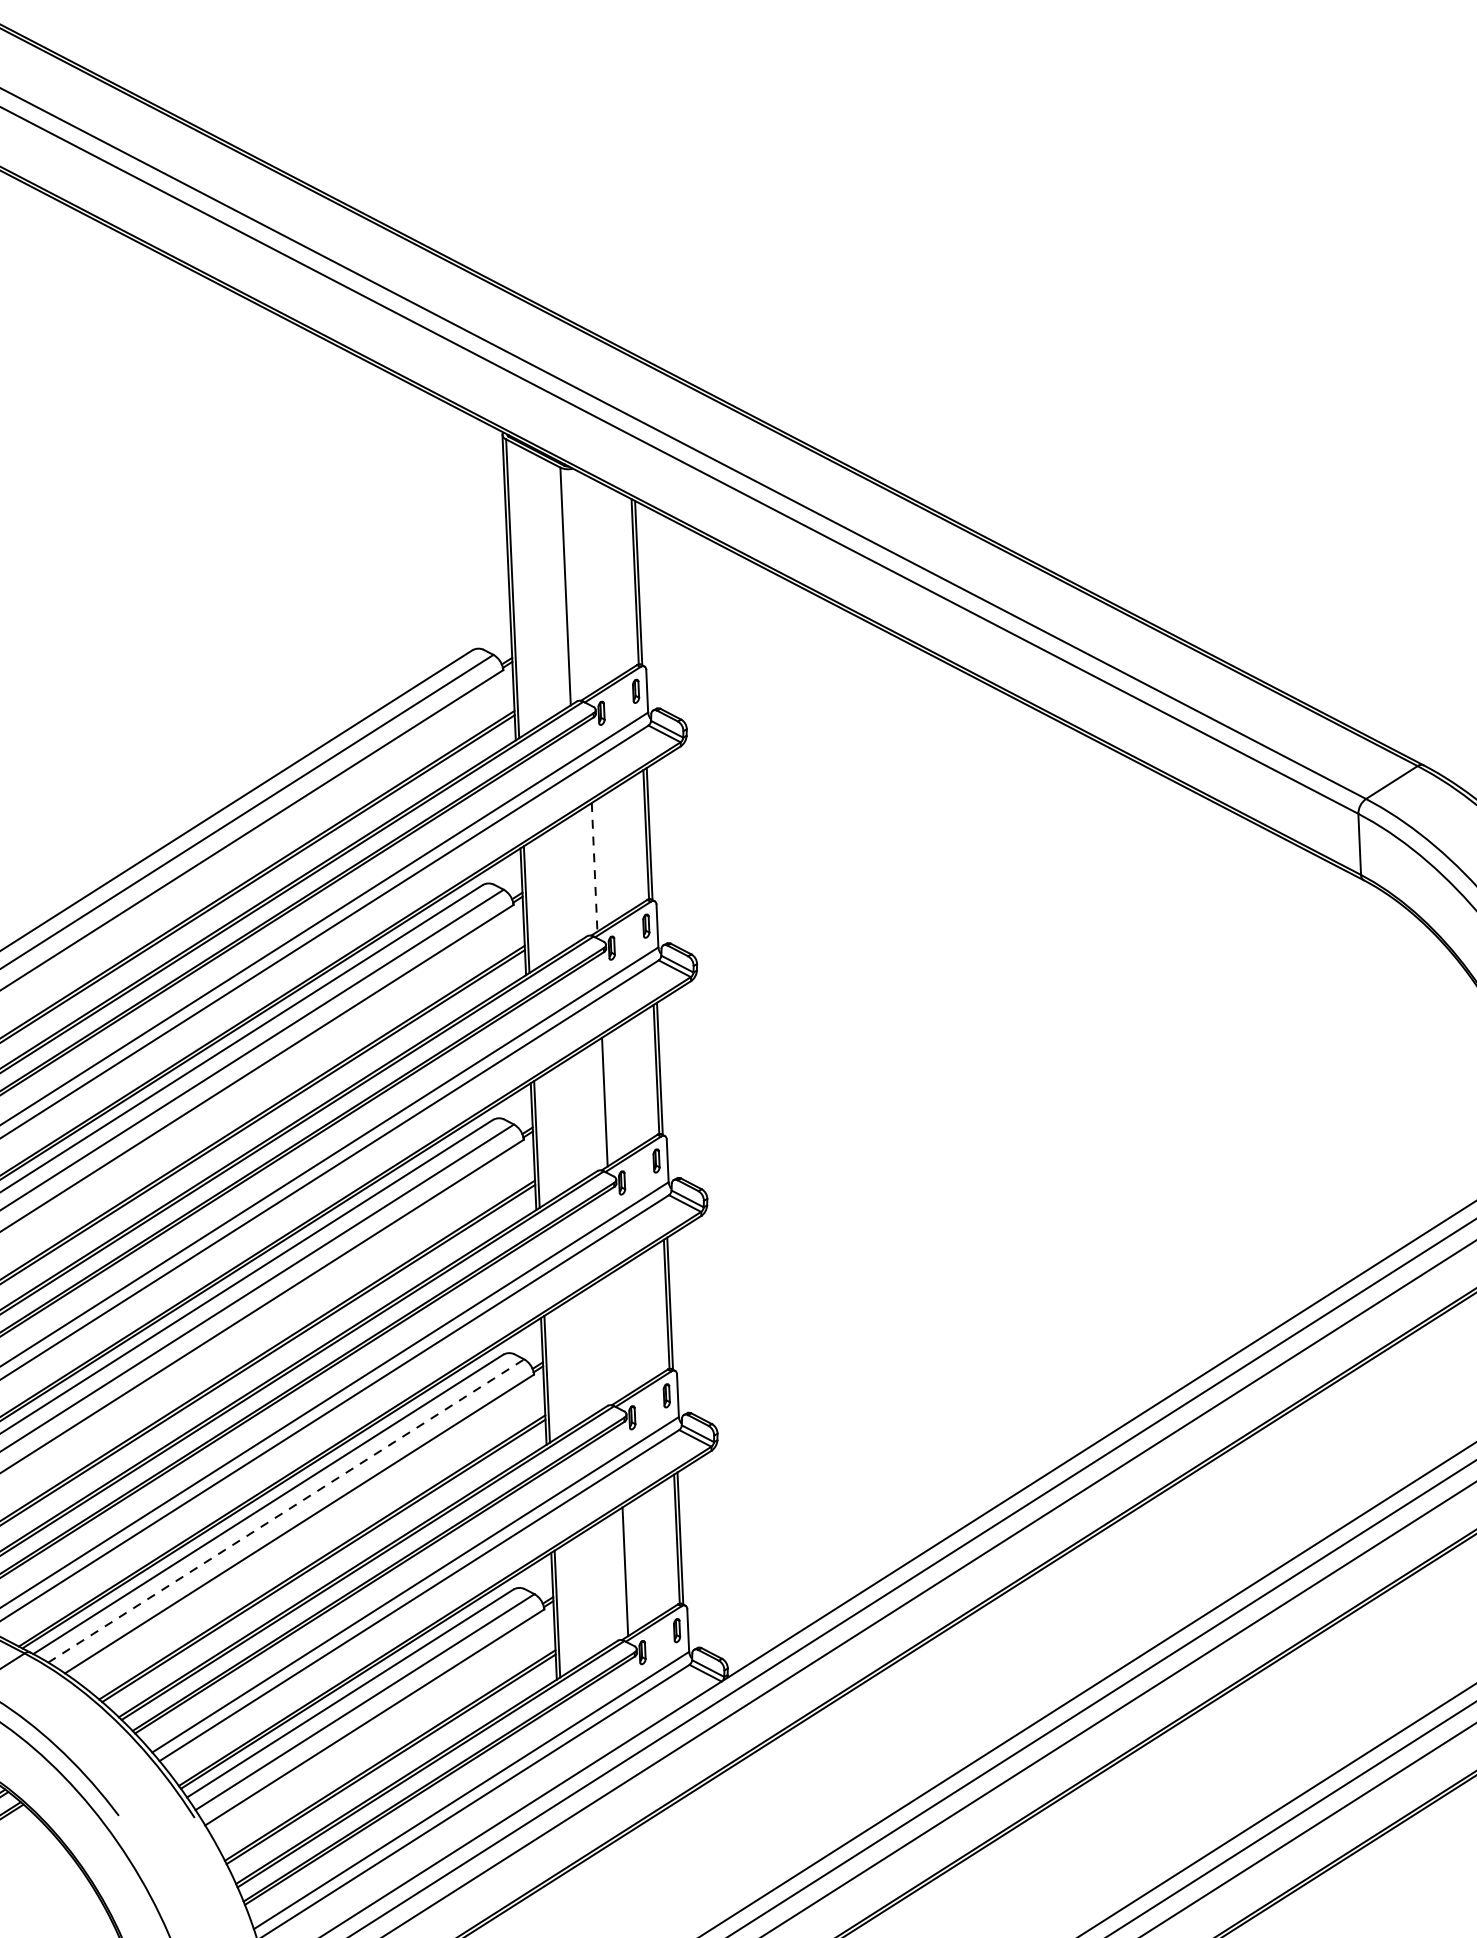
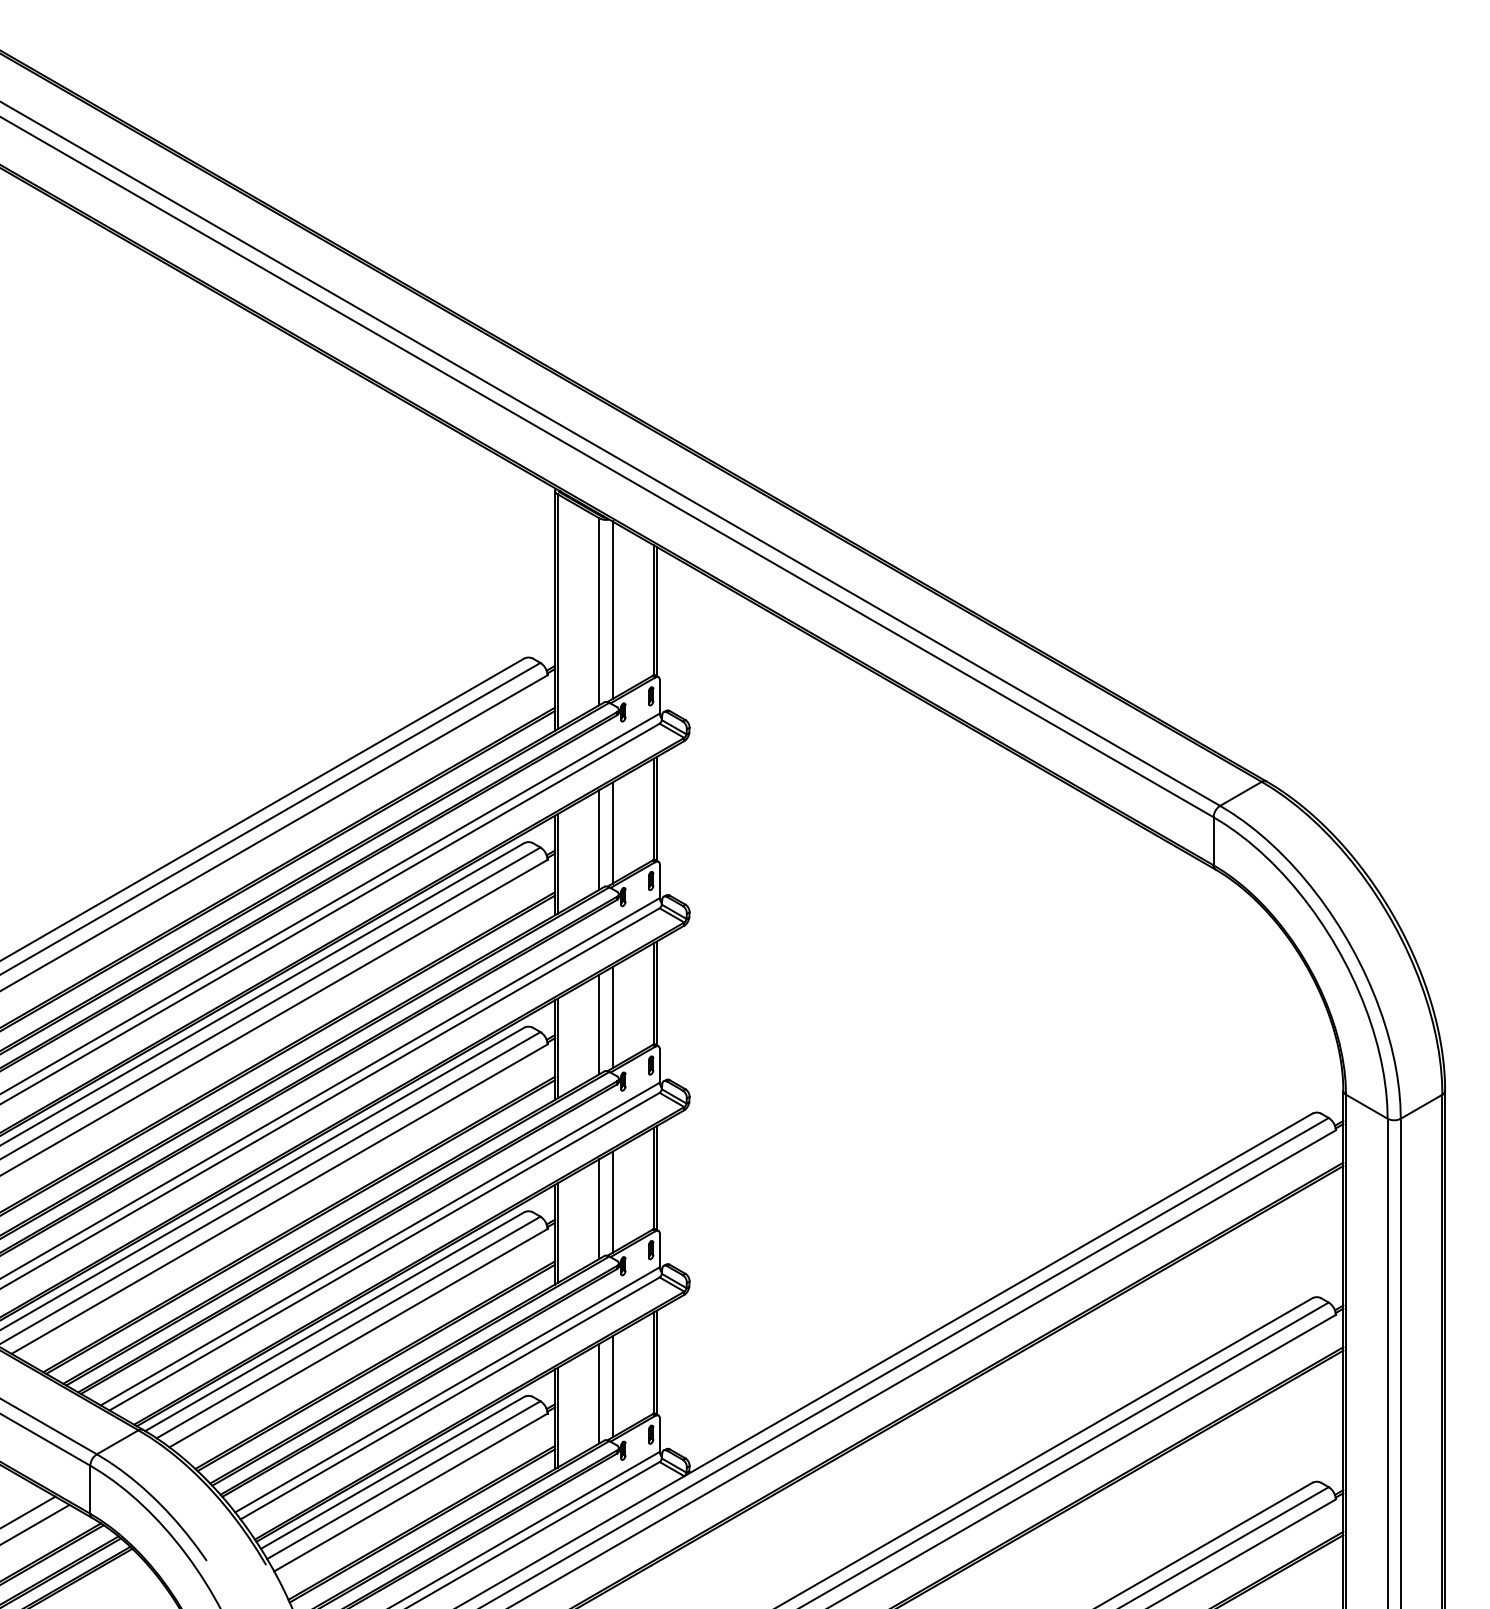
line: (582, 584) -> (612, 610), added
line: (594, 867) -> (612, 833), dashed -> solid
line: (578, 876) -> (599, 839), added
line: (588, 1111) -> (599, 1024), added
line: (615, 1336) -> (612, 1201), added
line: (598, 1345) -> (599, 1208), added
line: (286, 1510) -> (348, 1327), dashed -> solid
line: (609, 1581) -> (599, 1393), added

